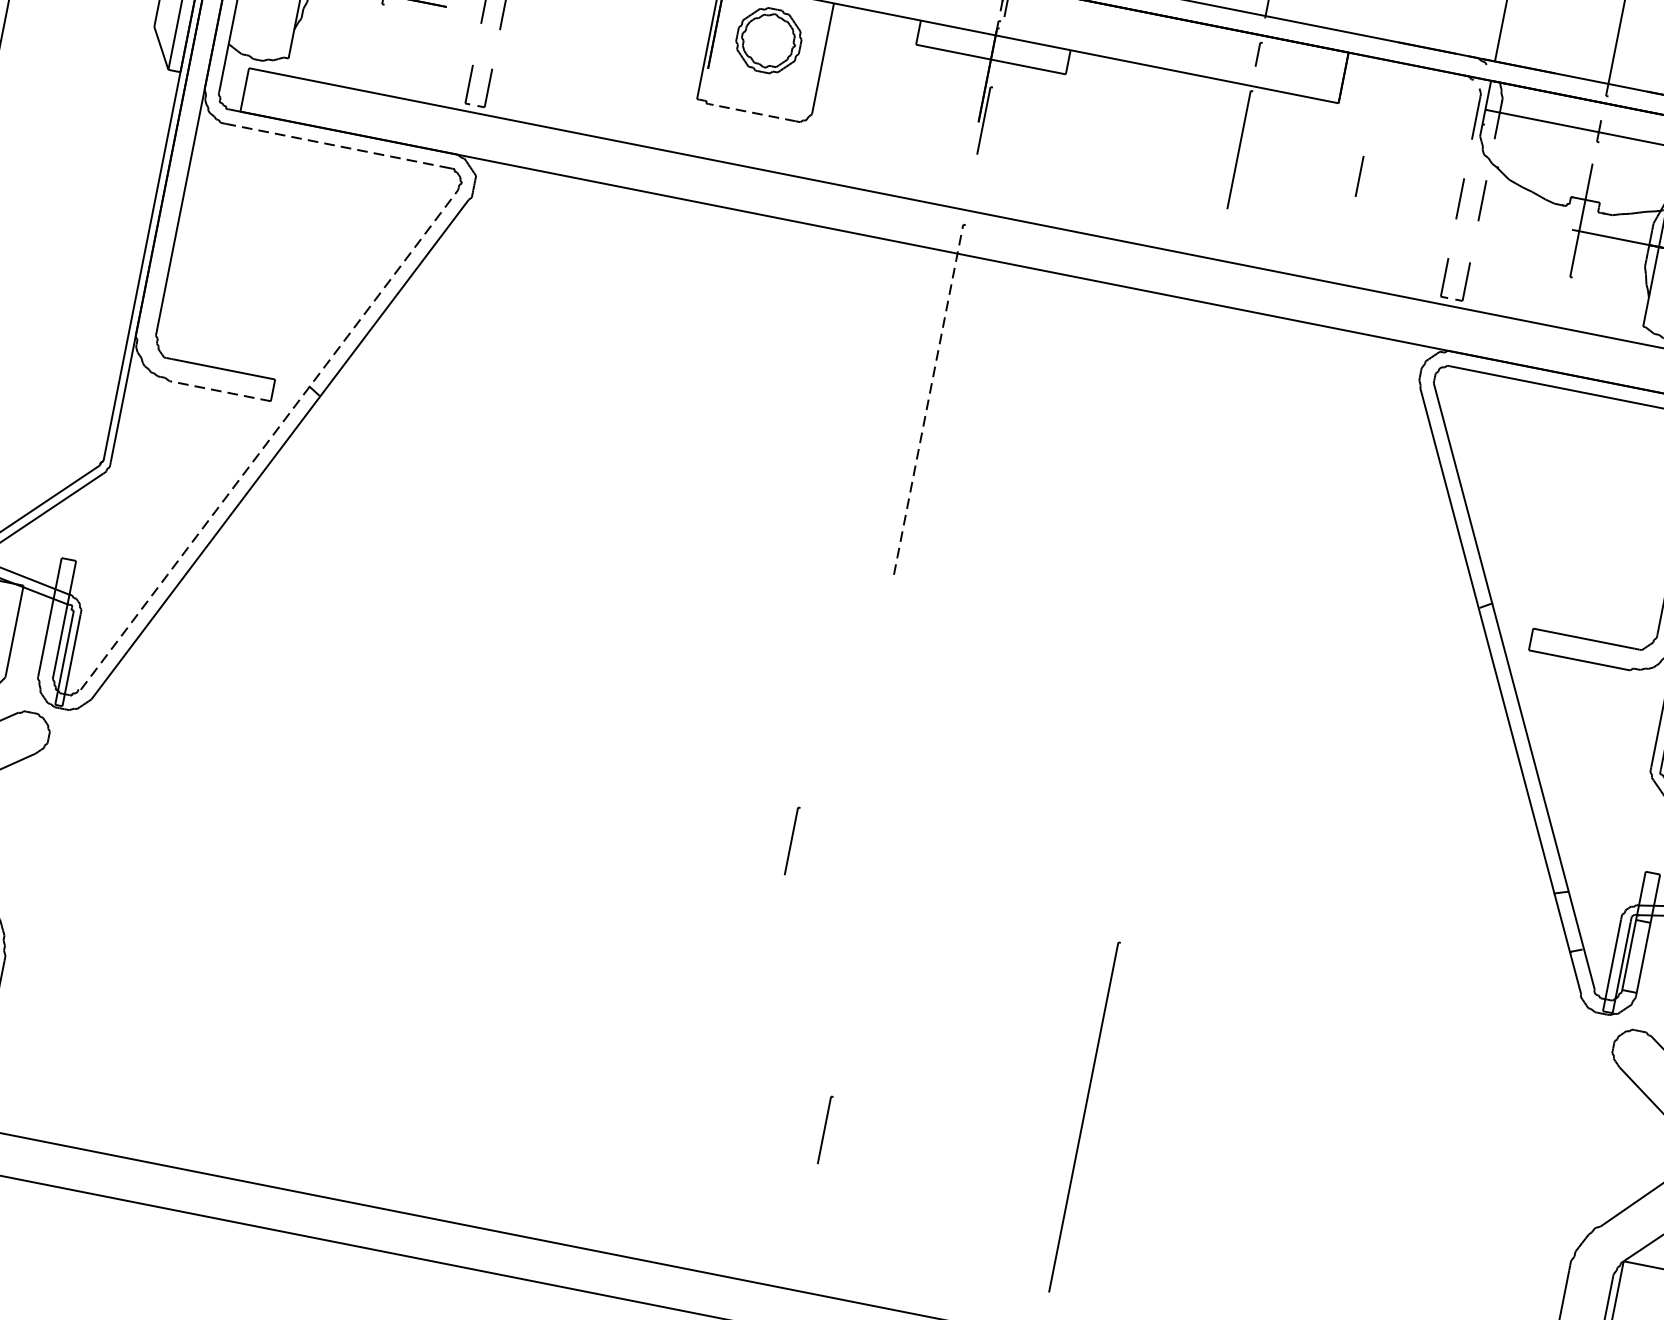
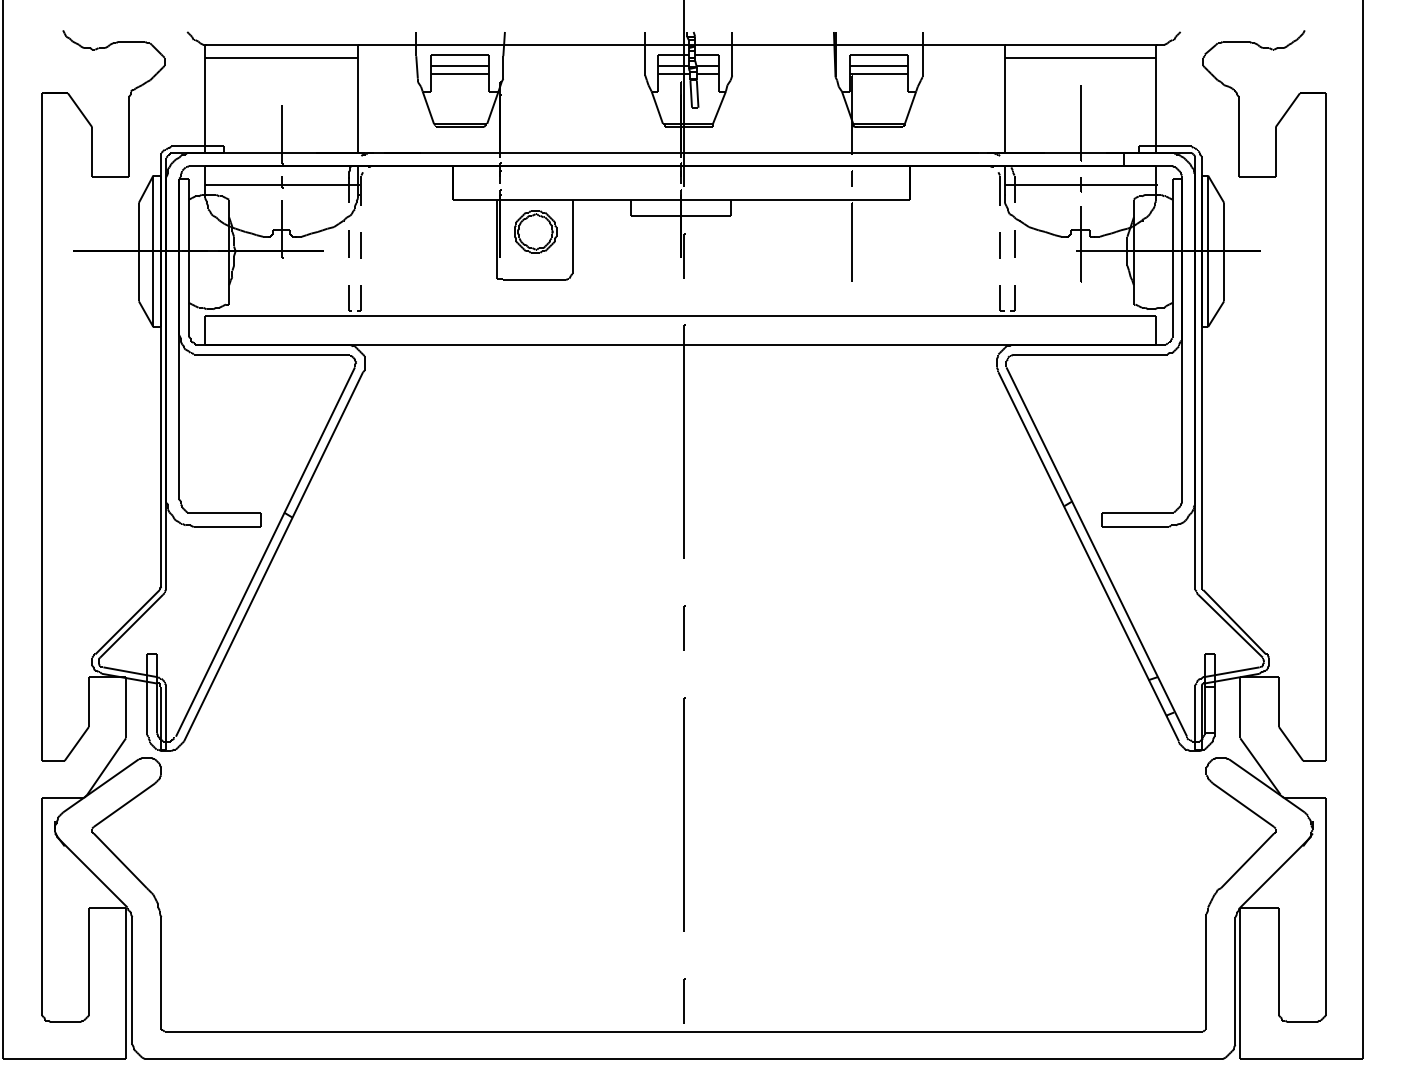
line: (754, 113) -> (535, 280), dashed -> solid
line: (338, 146) -> (272, 354), dashed -> solid
line: (1359, 175) -> (932, 243), removed
line: (219, 391) -> (227, 527), dashed -> solid
line: (927, 399) -> (683, 442), dashed -> solid
line: (269, 439) -> (265, 551), dashed -> solid
line: (792, 839) -> (684, 627), moved
line: (1084, 1117) -> (684, 814), moved
line: (825, 1129) -> (684, 1000), moved

